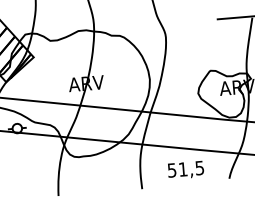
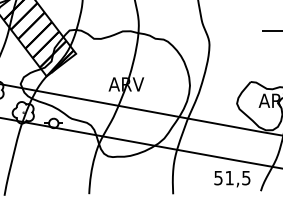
text: (186, 170) -> (232, 179), moved

